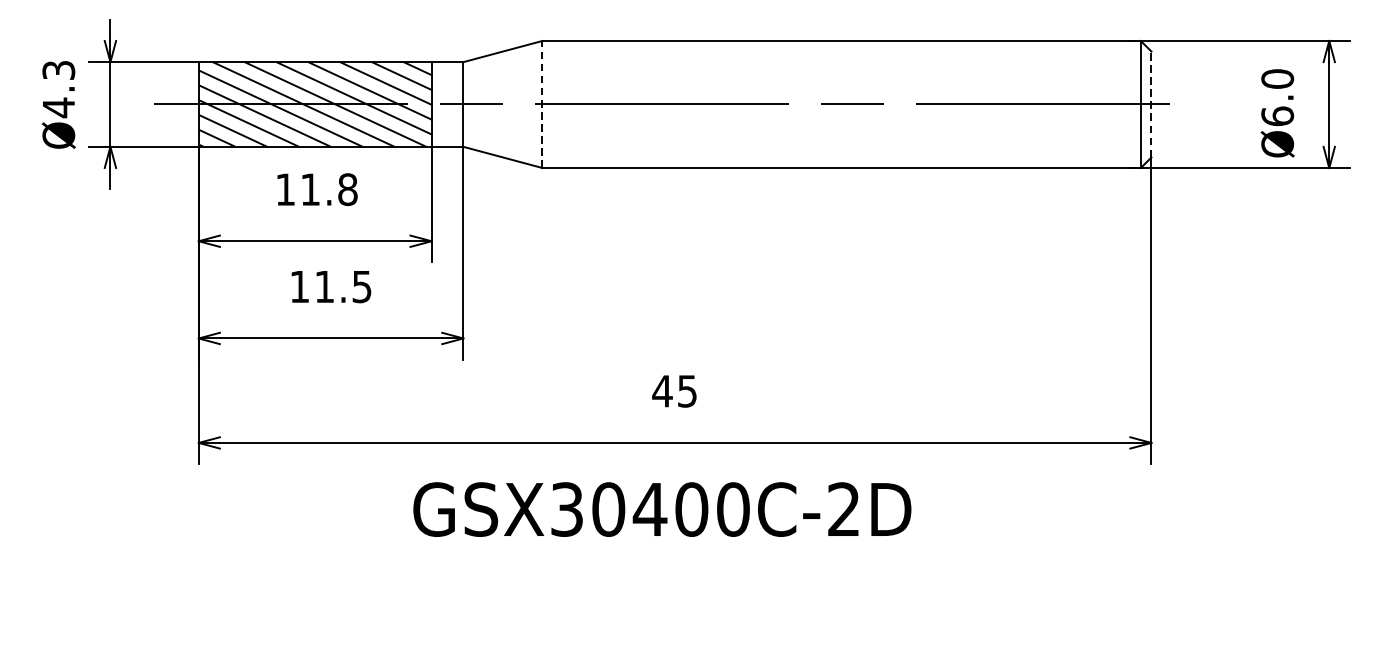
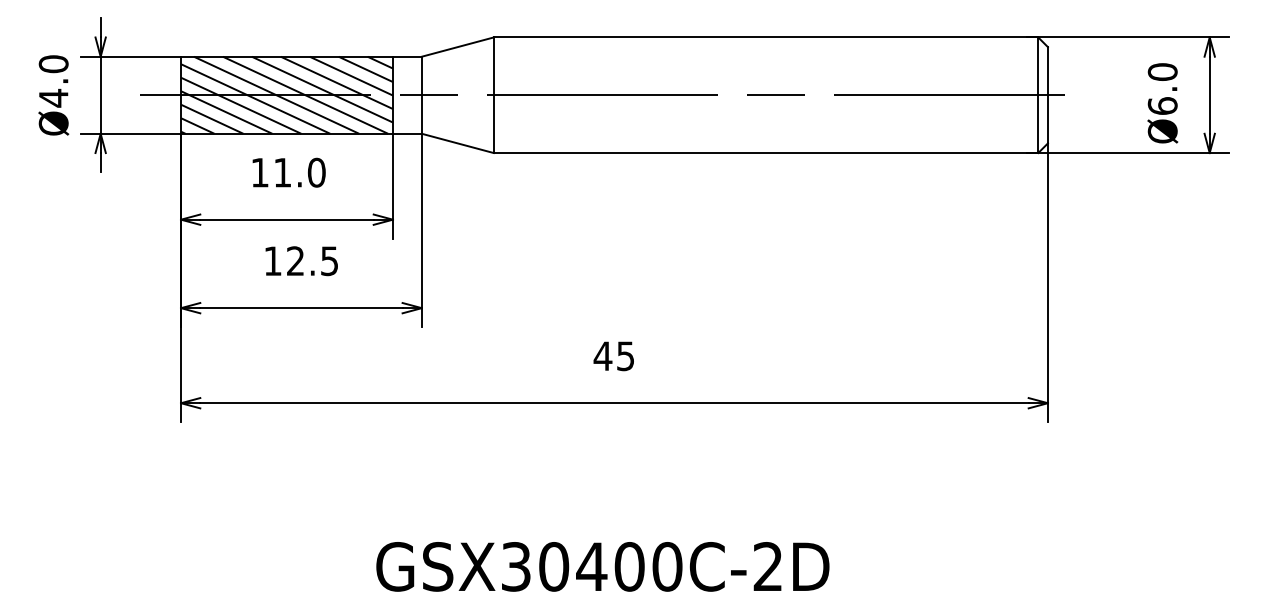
text: (58, 70) -> (53, 64), Ø4.3 -> Ø4.0
line: (1150, 103) -> (1047, 94), dashed -> solid
line: (542, 104) -> (493, 95), dashed -> solid
text: (347, 189) -> (316, 172), 11.8 -> 11.0
text: (324, 286) -> (295, 260), 11.5 -> 12.5
text: (661, 509) -> (602, 566), moved

